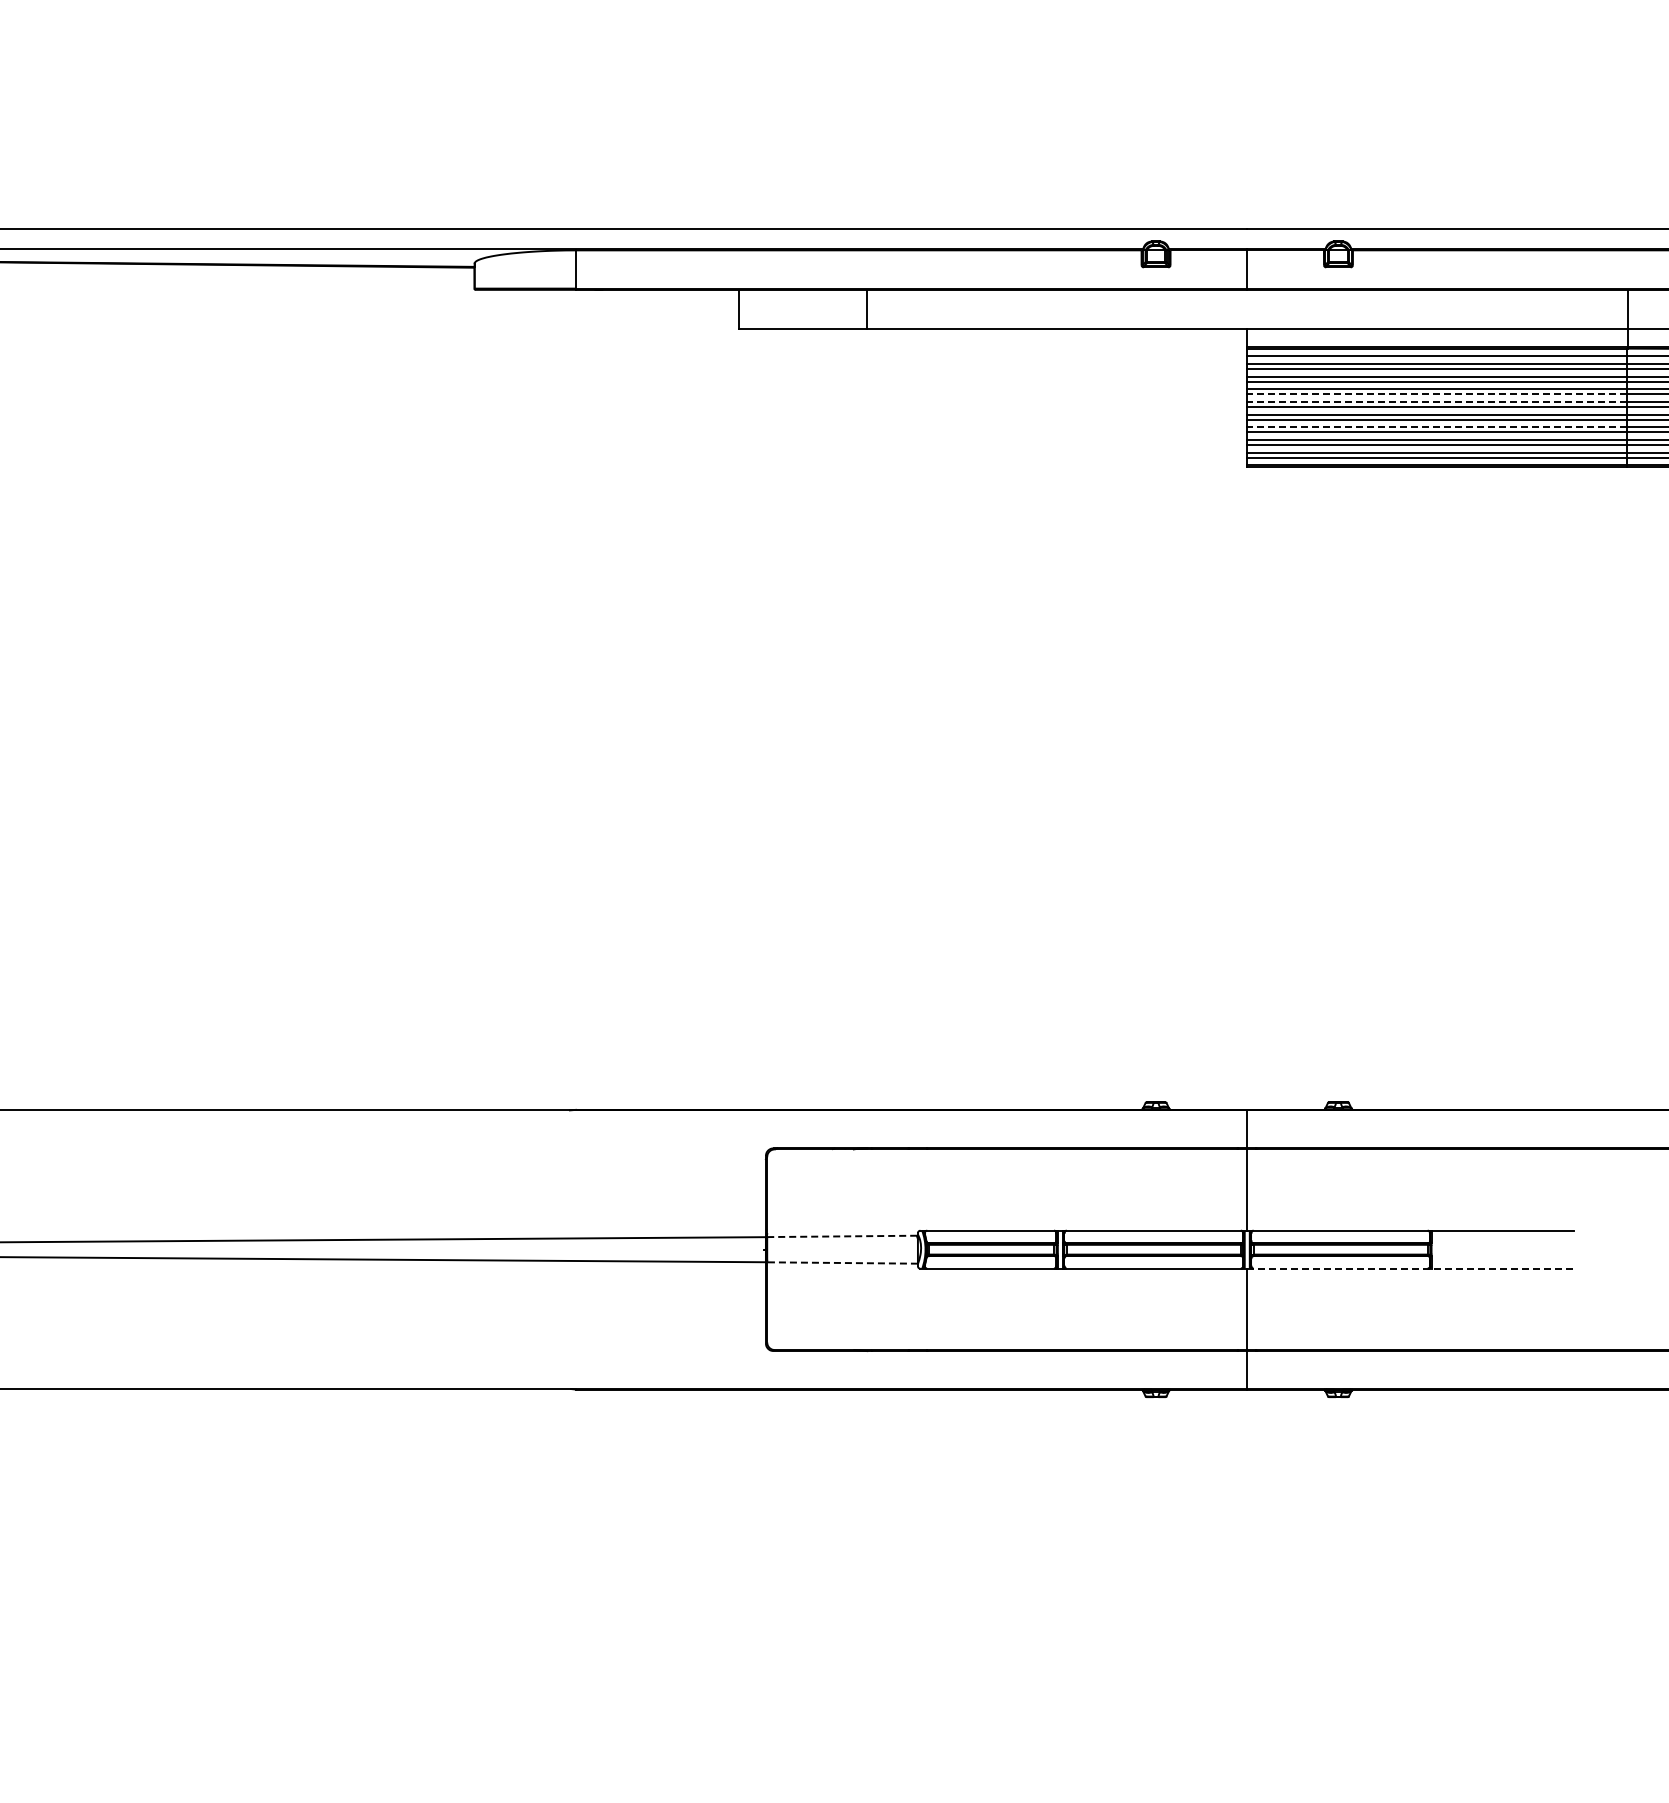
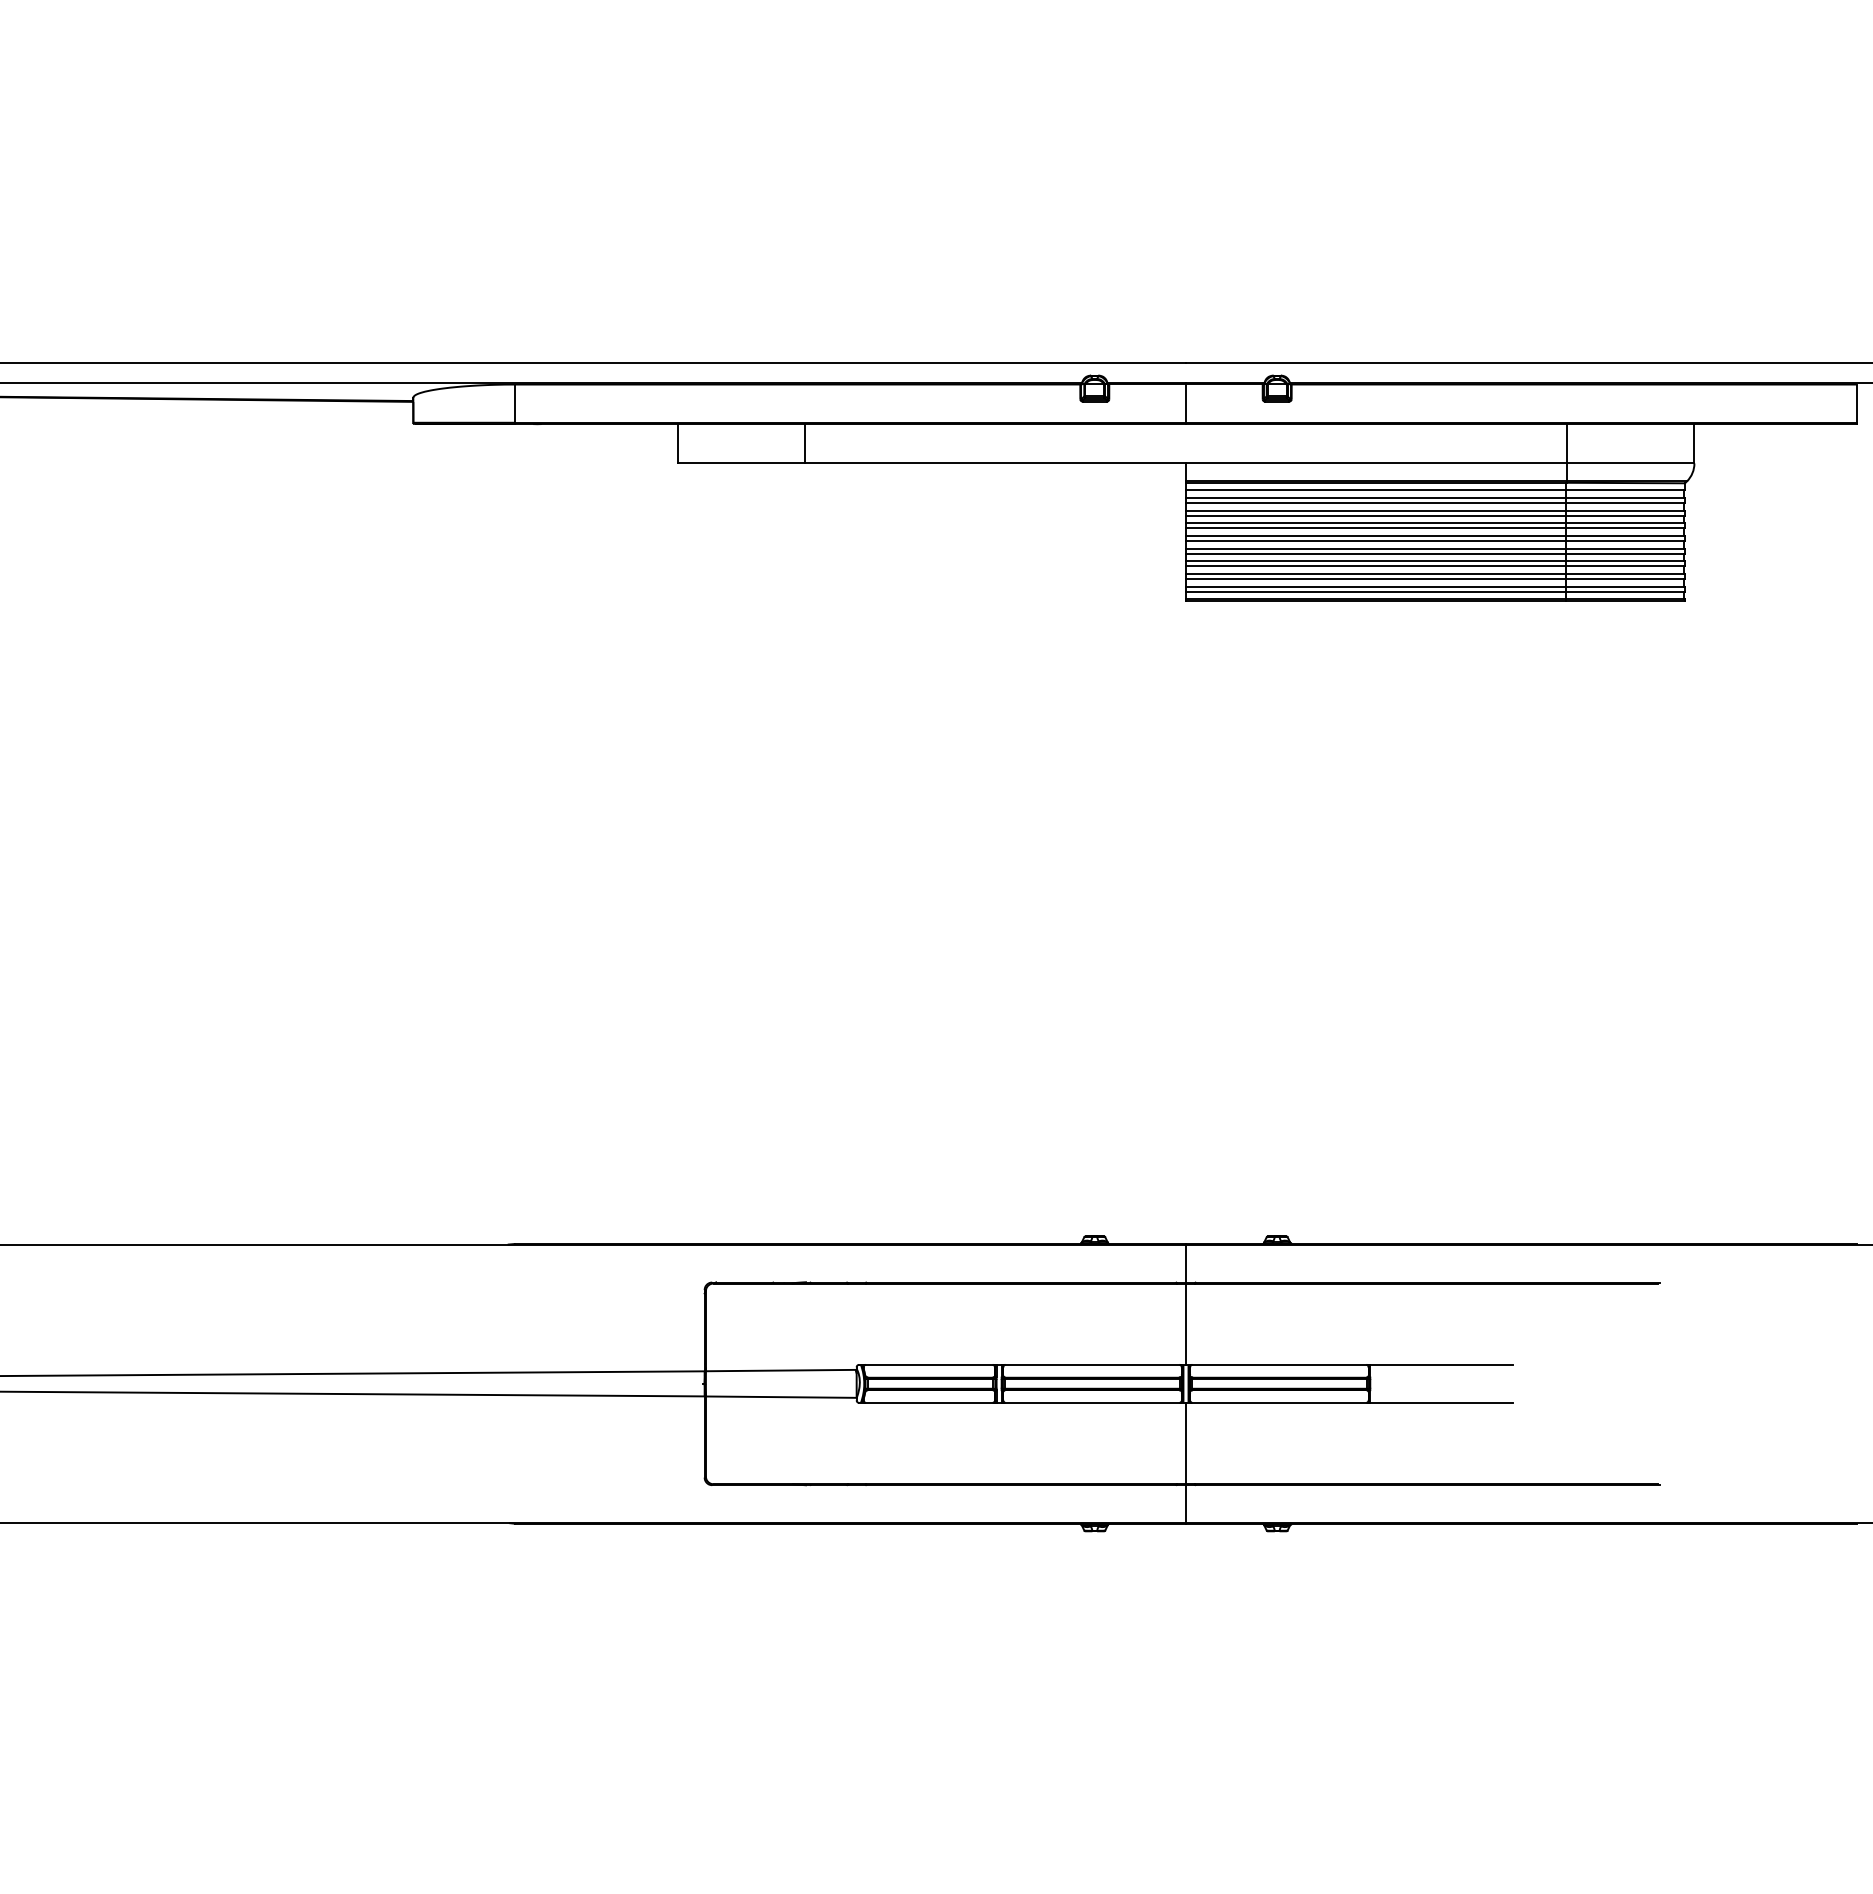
line: (1436, 394) -> (1375, 528), dashed -> solid
line: (1436, 402) -> (1375, 536), dashed -> solid
line: (1436, 427) -> (1375, 561), dashed -> solid
line: (842, 1236) -> (781, 1370), dashed -> solid
line: (841, 1263) -> (780, 1397), dashed -> solid
line: (1410, 1268) -> (1349, 1402), dashed -> solid

